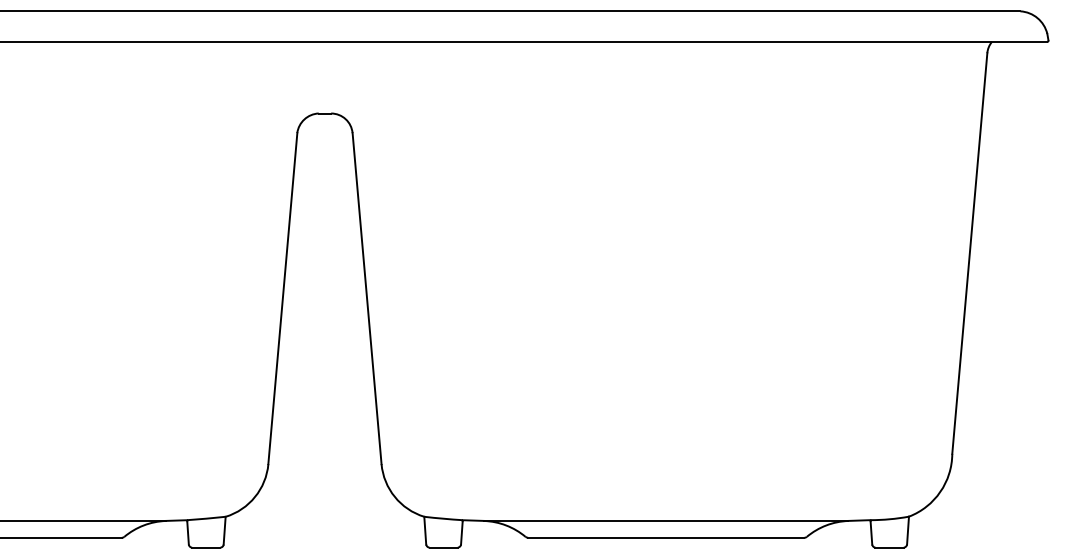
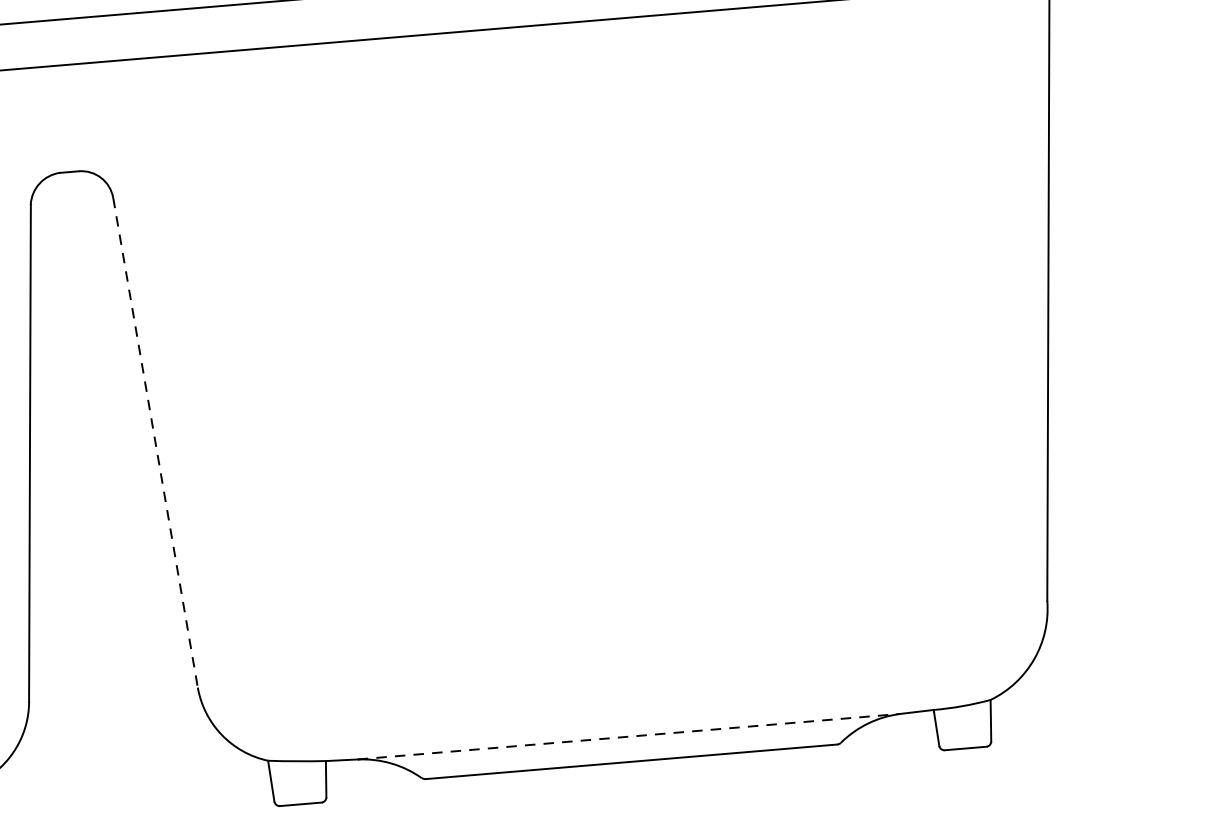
line: (367, 299) -> (156, 443), solid -> dashed
line: (666, 520) -> (629, 735), solid -> dashed

